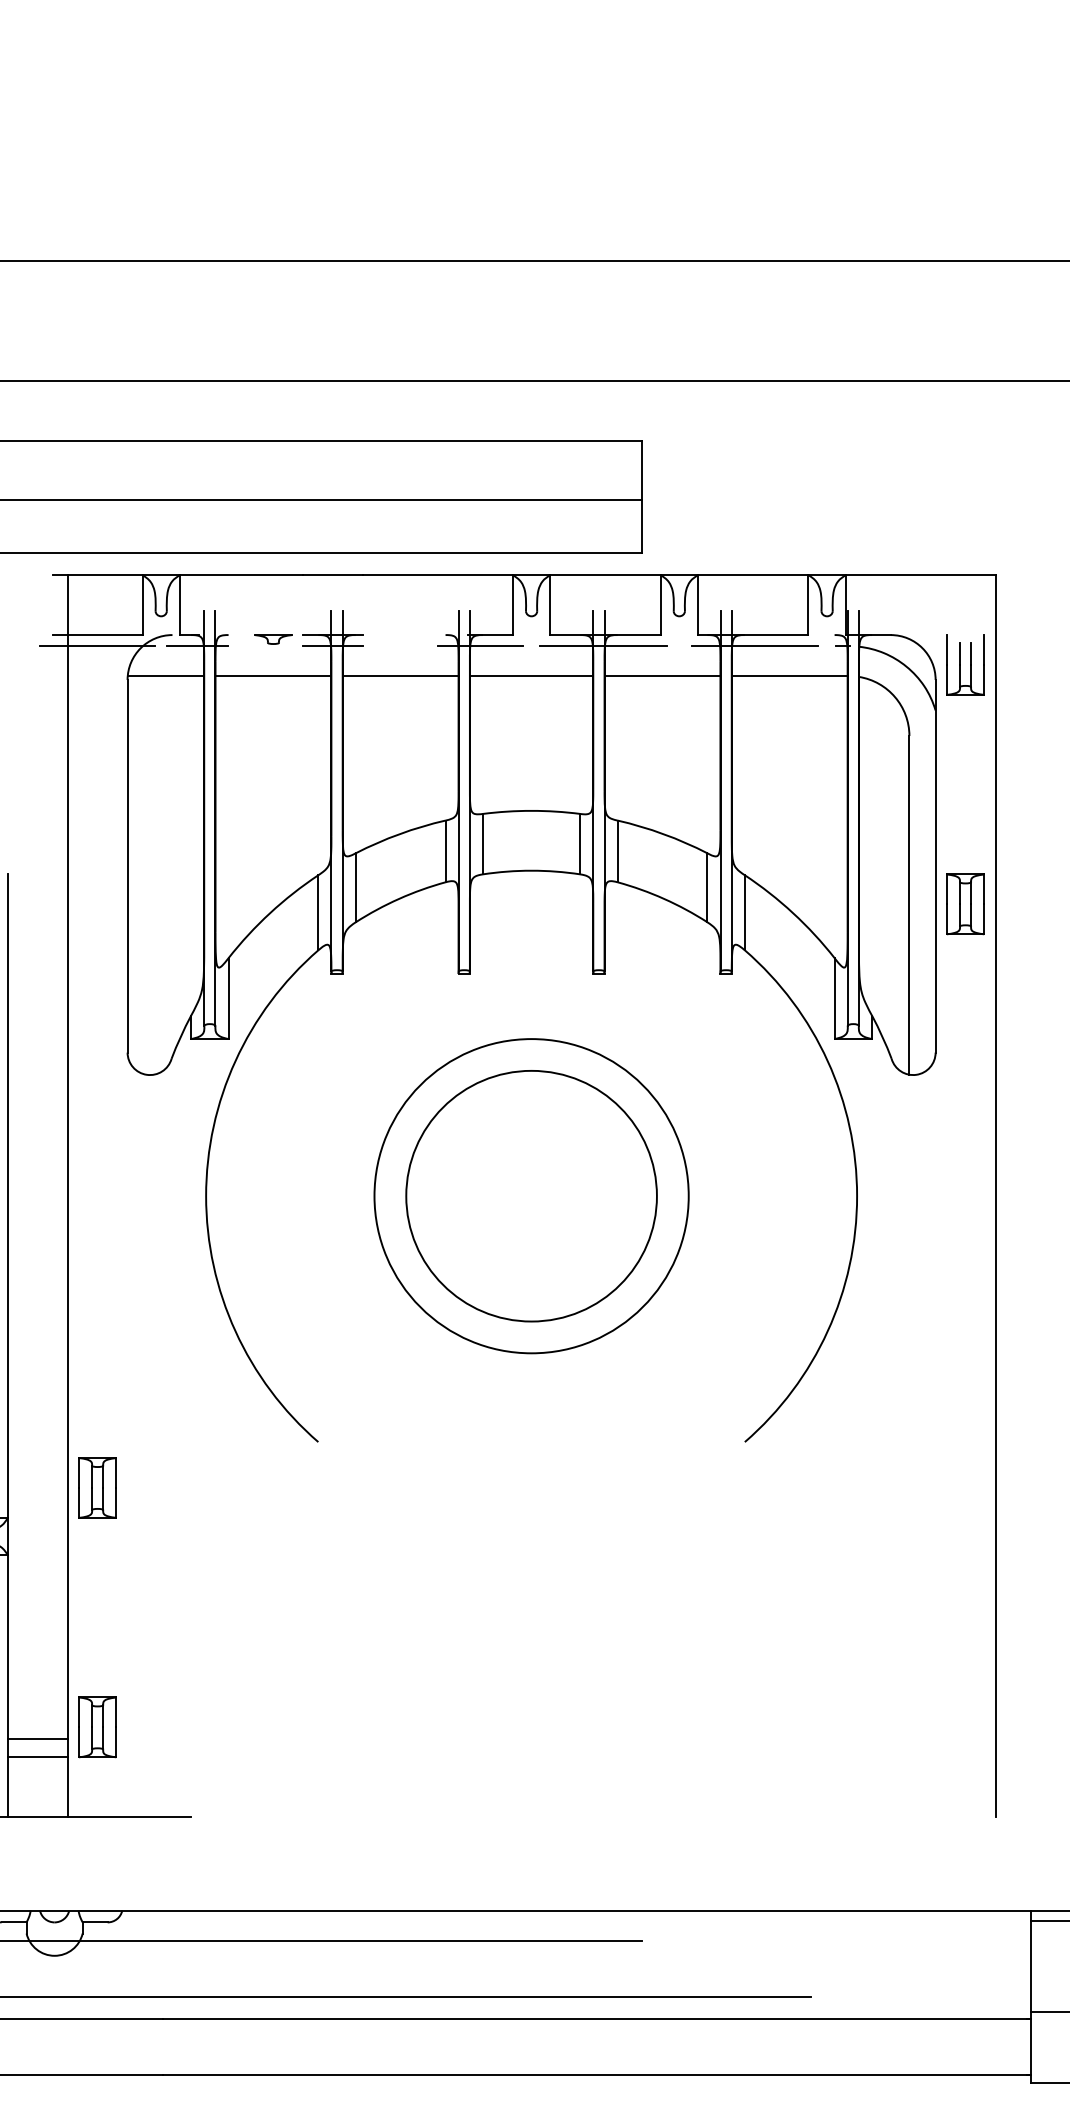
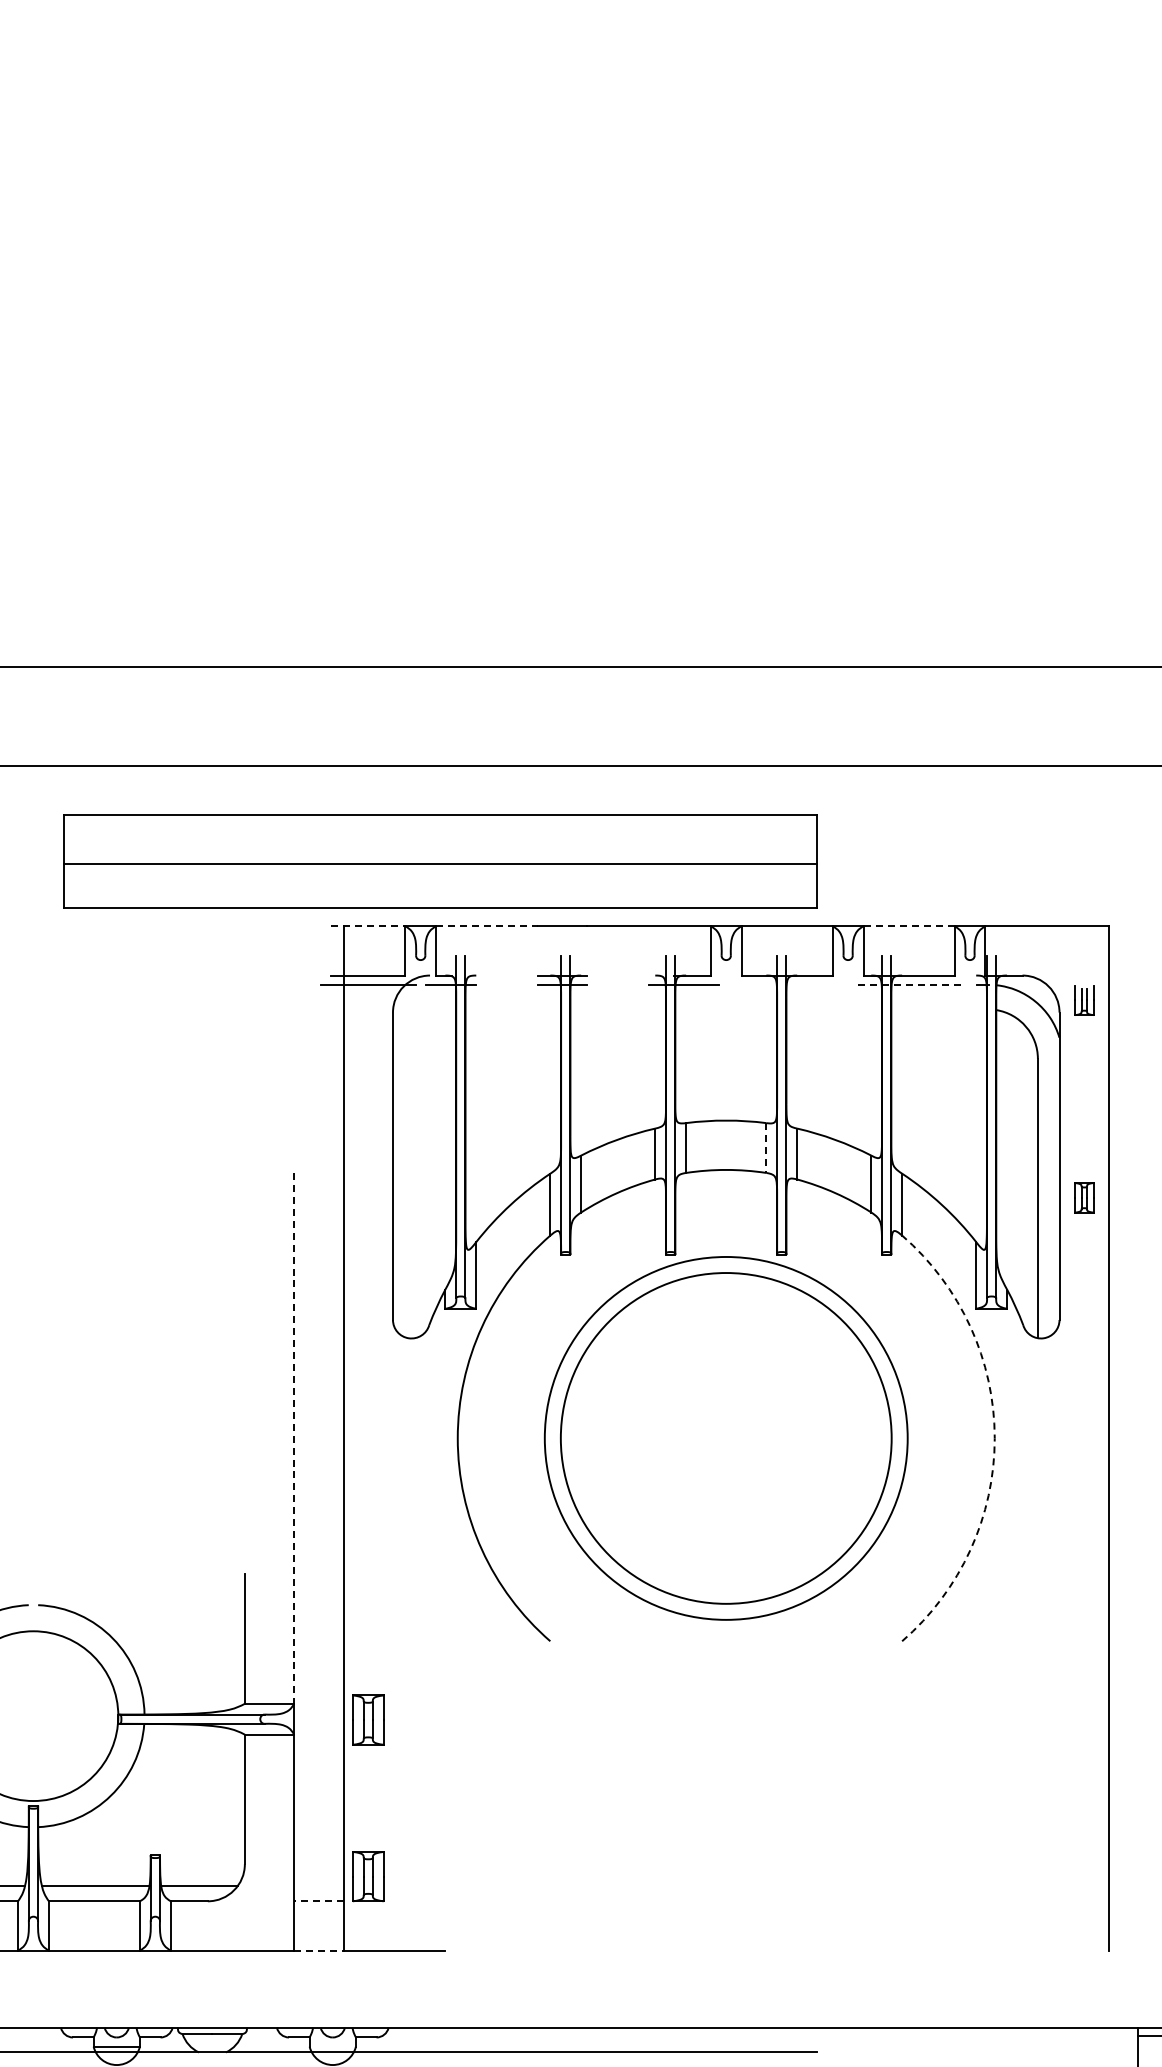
line: (97, 575) -> (368, 926), solid -> dashed
line: (242, 575) -> (487, 926), solid -> dashed
line: (753, 575) -> (909, 926), solid -> dashed
part: (273, 638) -> (513, 978), removed
line: (603, 645) -> (785, 984), removed
line: (756, 645) -> (911, 984), solid -> dashed
part: (965, 665) -> (1084, 1000), size x0.6
line: (165, 676) -> (424, 1009), removed
line: (273, 676) -> (513, 1009), removed
line: (400, 676) -> (618, 1009), removed
line: (531, 676) -> (726, 1009), removed
line: (662, 676) -> (834, 1009), removed
line: (788, 676) -> (938, 1009), removed
line: (580, 844) -> (766, 1148), solid -> dashed
part: (965, 904) -> (1084, 1197), size x0.6
line: (8, 1196) -> (294, 1438), solid -> dashed
circle: (530, 1196) -> (725, 1438), size x1.4
circle: (530, 1196) -> (725, 1438), size x1.6
arc: (856, 1196) -> (994, 1438), solid -> dashed
part: (97, 1487) -> (368, 1719), moved
line: (37, 1738) -> (318, 1885), removed
line: (37, 1757) -> (318, 1901), solid -> dashed
line: (37, 1816) -> (318, 1950), solid -> dashed

